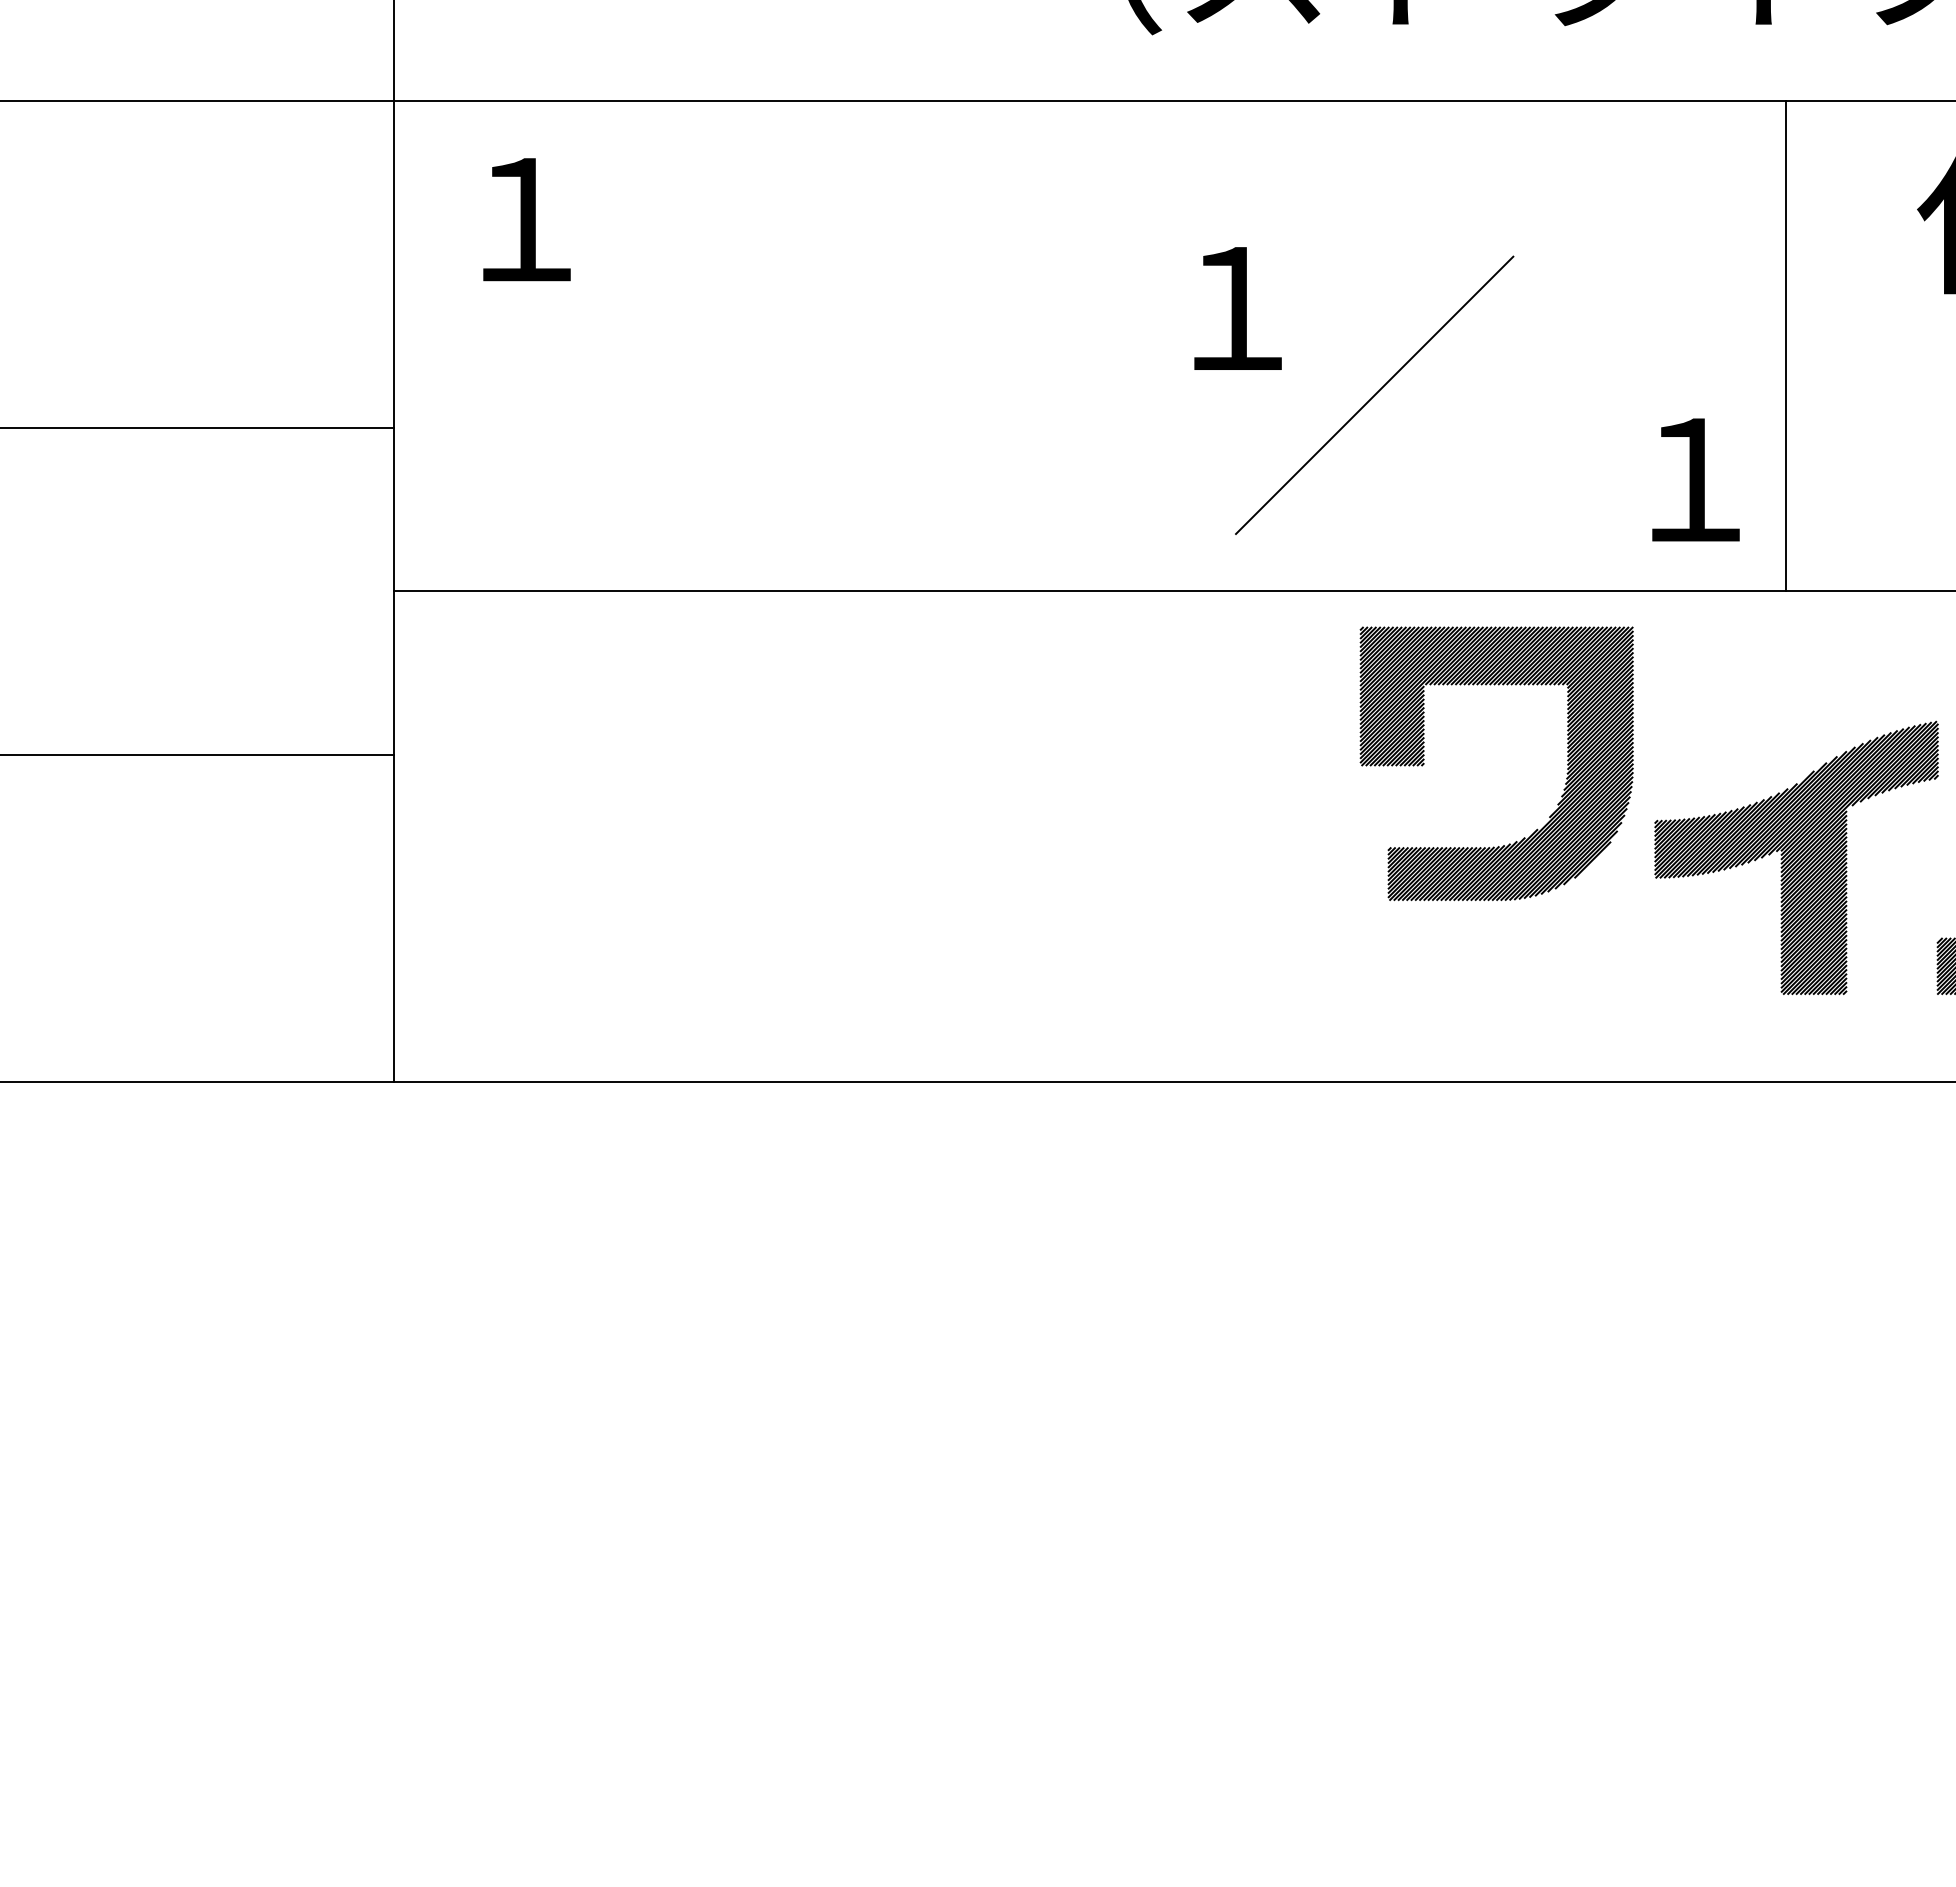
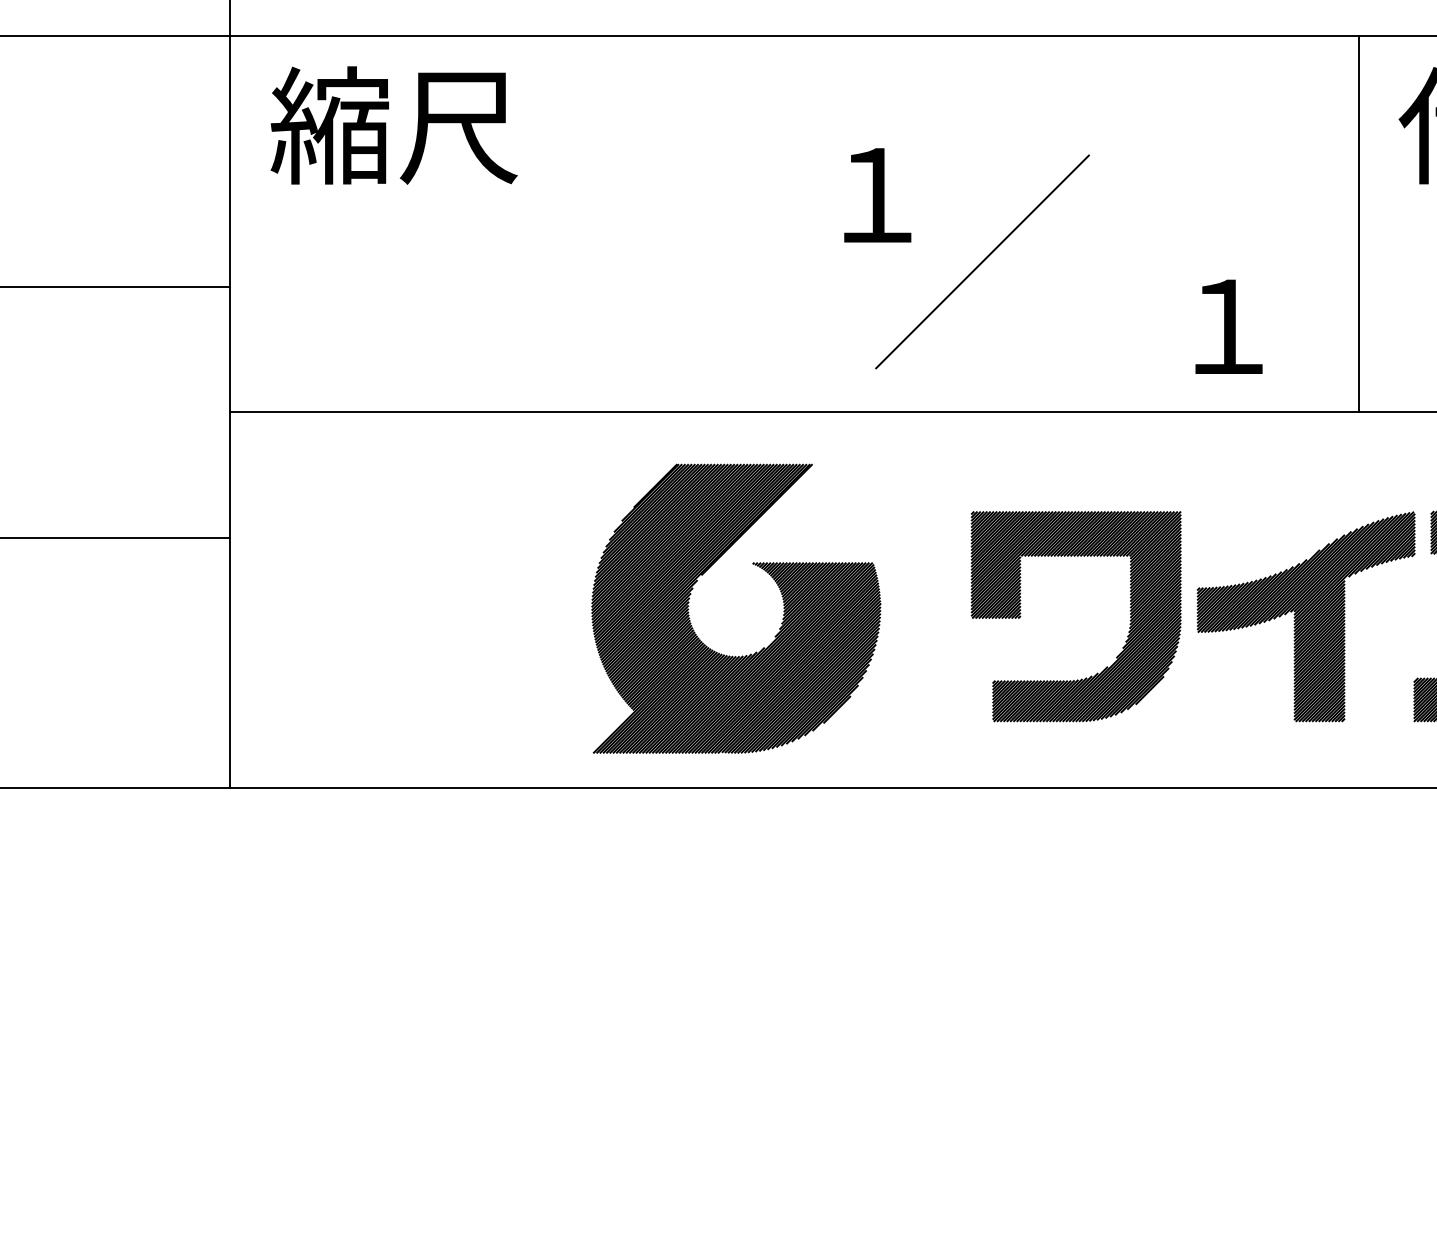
text: (607, 217) -> (394, 125), １ -> 縮尺
line: (1785, 346) -> (1358, 224), moved
part: (1566, 773) -> (1129, 624), moved
part: (993, 834) -> (690, 598), added

